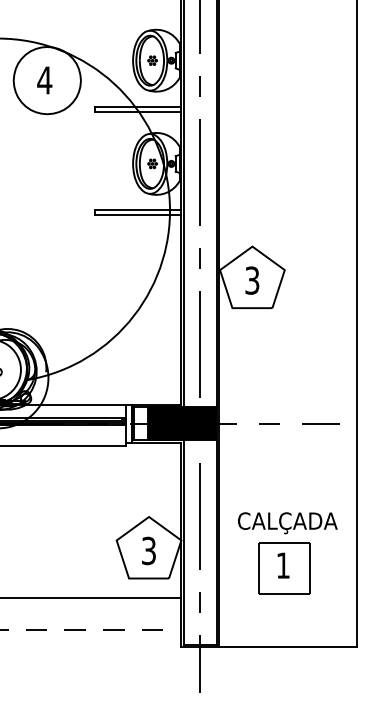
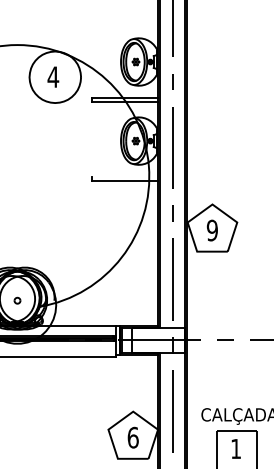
line: (138, 210) -> (125, 176), removed
text: (252, 280) -> (212, 230), 3 -> 9
fill: (181, 423) -> (158, 340), removed
text: (149, 550) -> (133, 437), 3 -> 6

